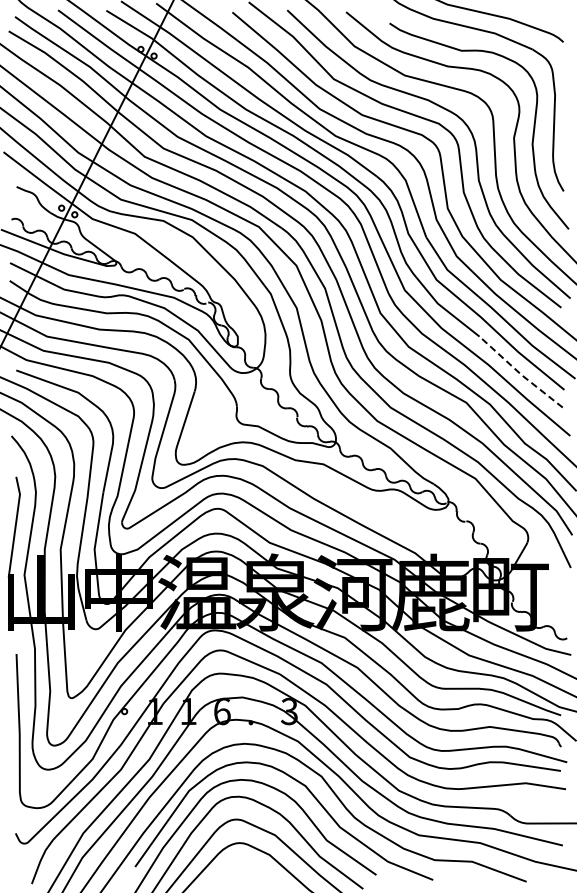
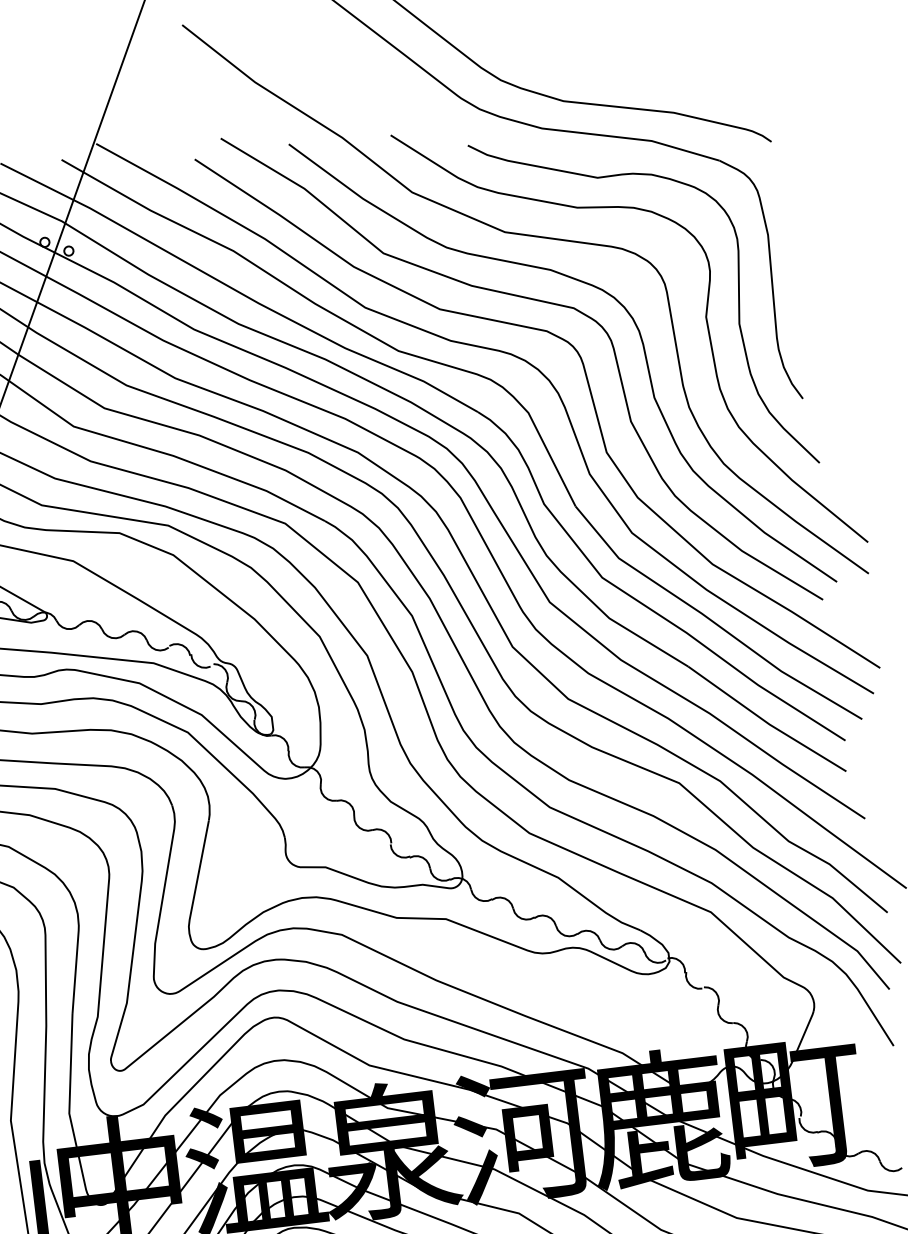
line: (519, 373) -> (764, 721), dashed -> solid

